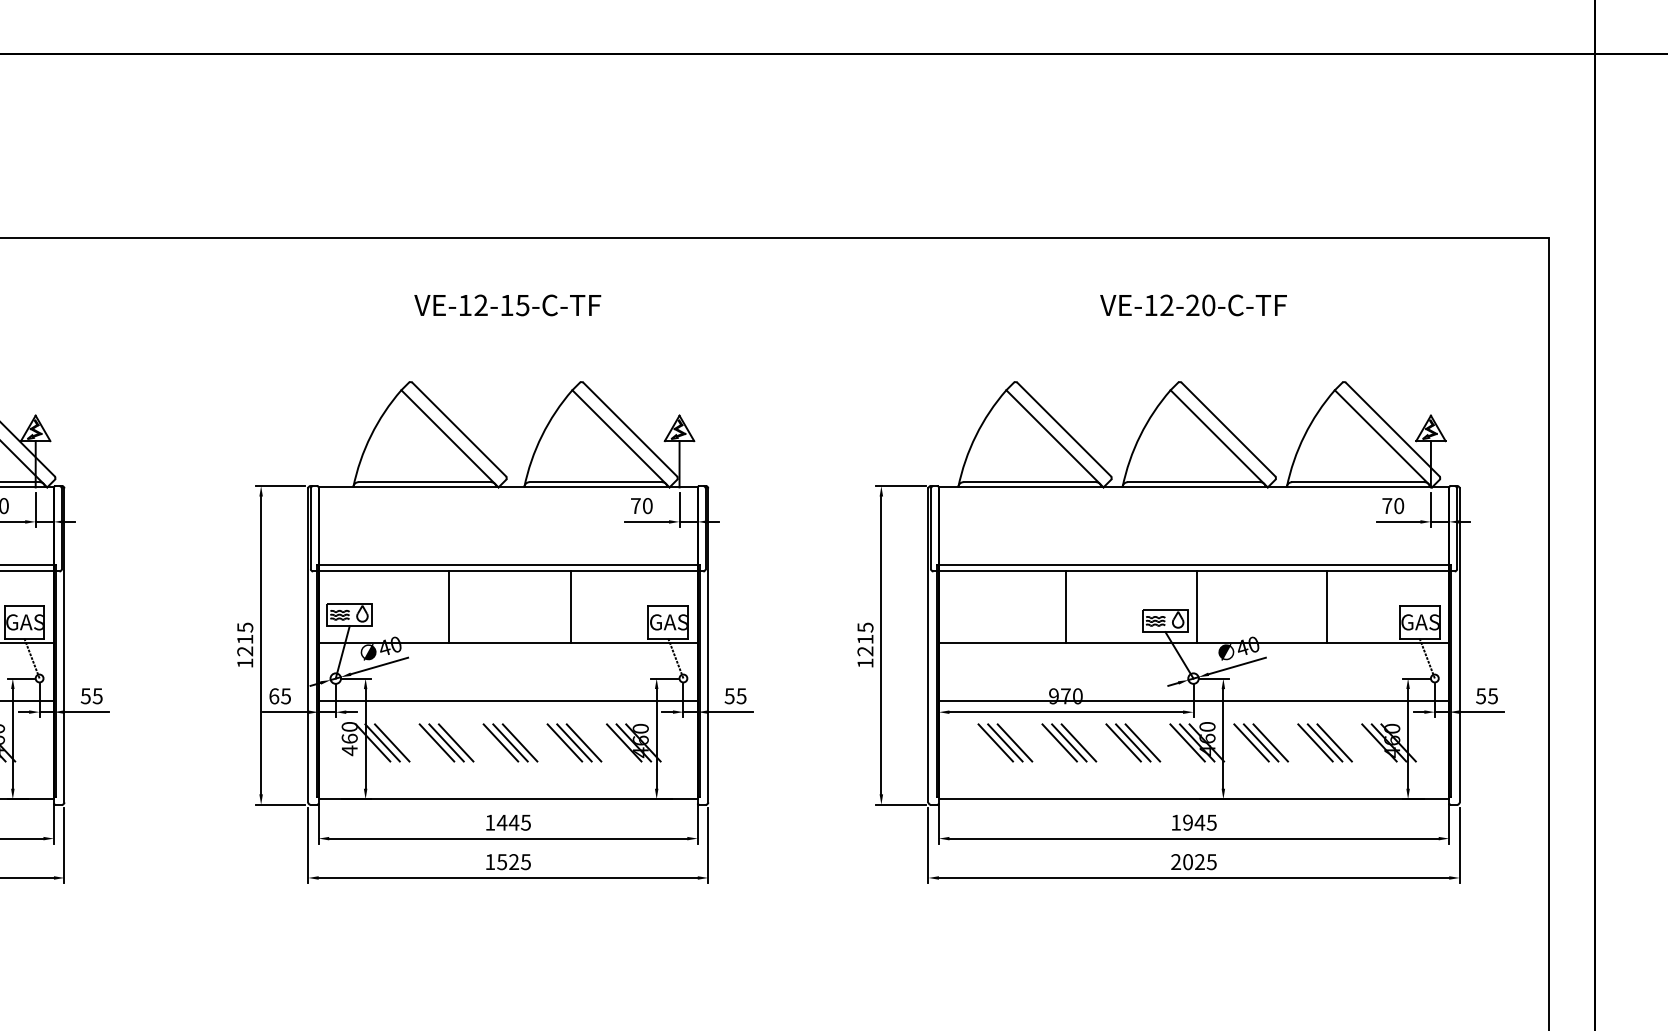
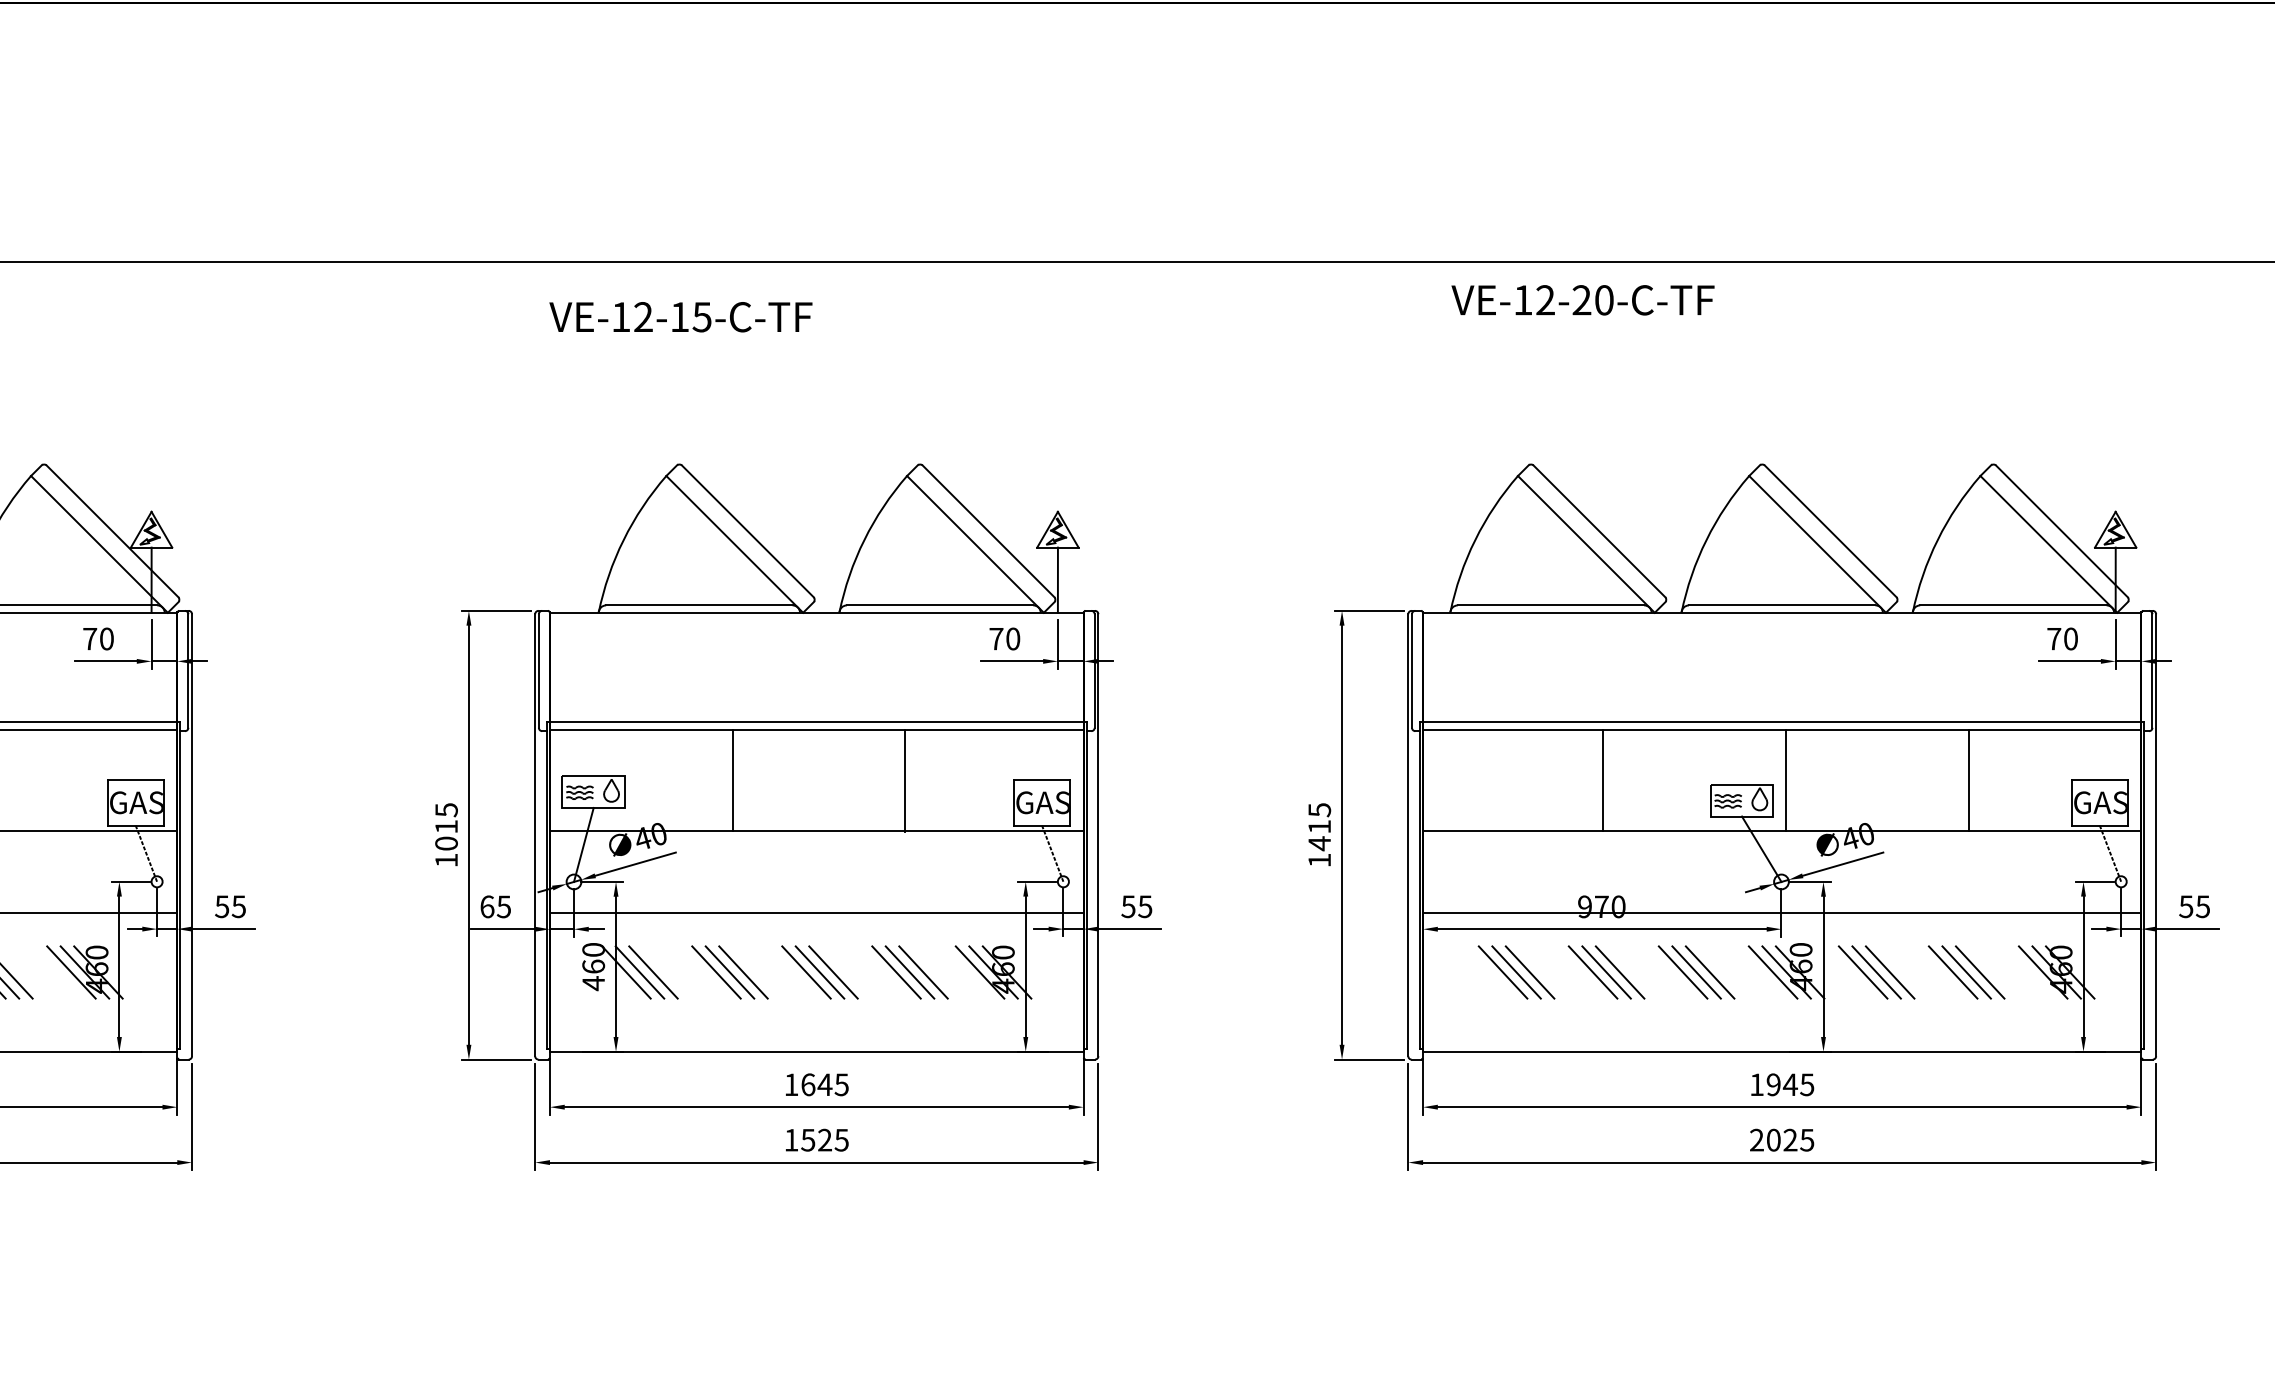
text: (507, 305) -> (680, 317), moved
text: (1193, 305) -> (1582, 300), moved
text: (245, 651) -> (446, 843), 1215 -> 1015
text: (865, 651) -> (1319, 843), 1215 -> 1415
text: (501, 822) -> (807, 1084), 1445 -> 1645

